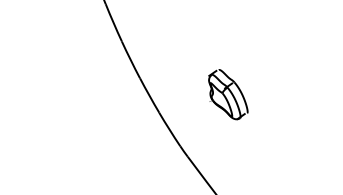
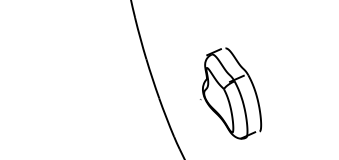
part: (228, 94) -> (233, 93), size x1.67

